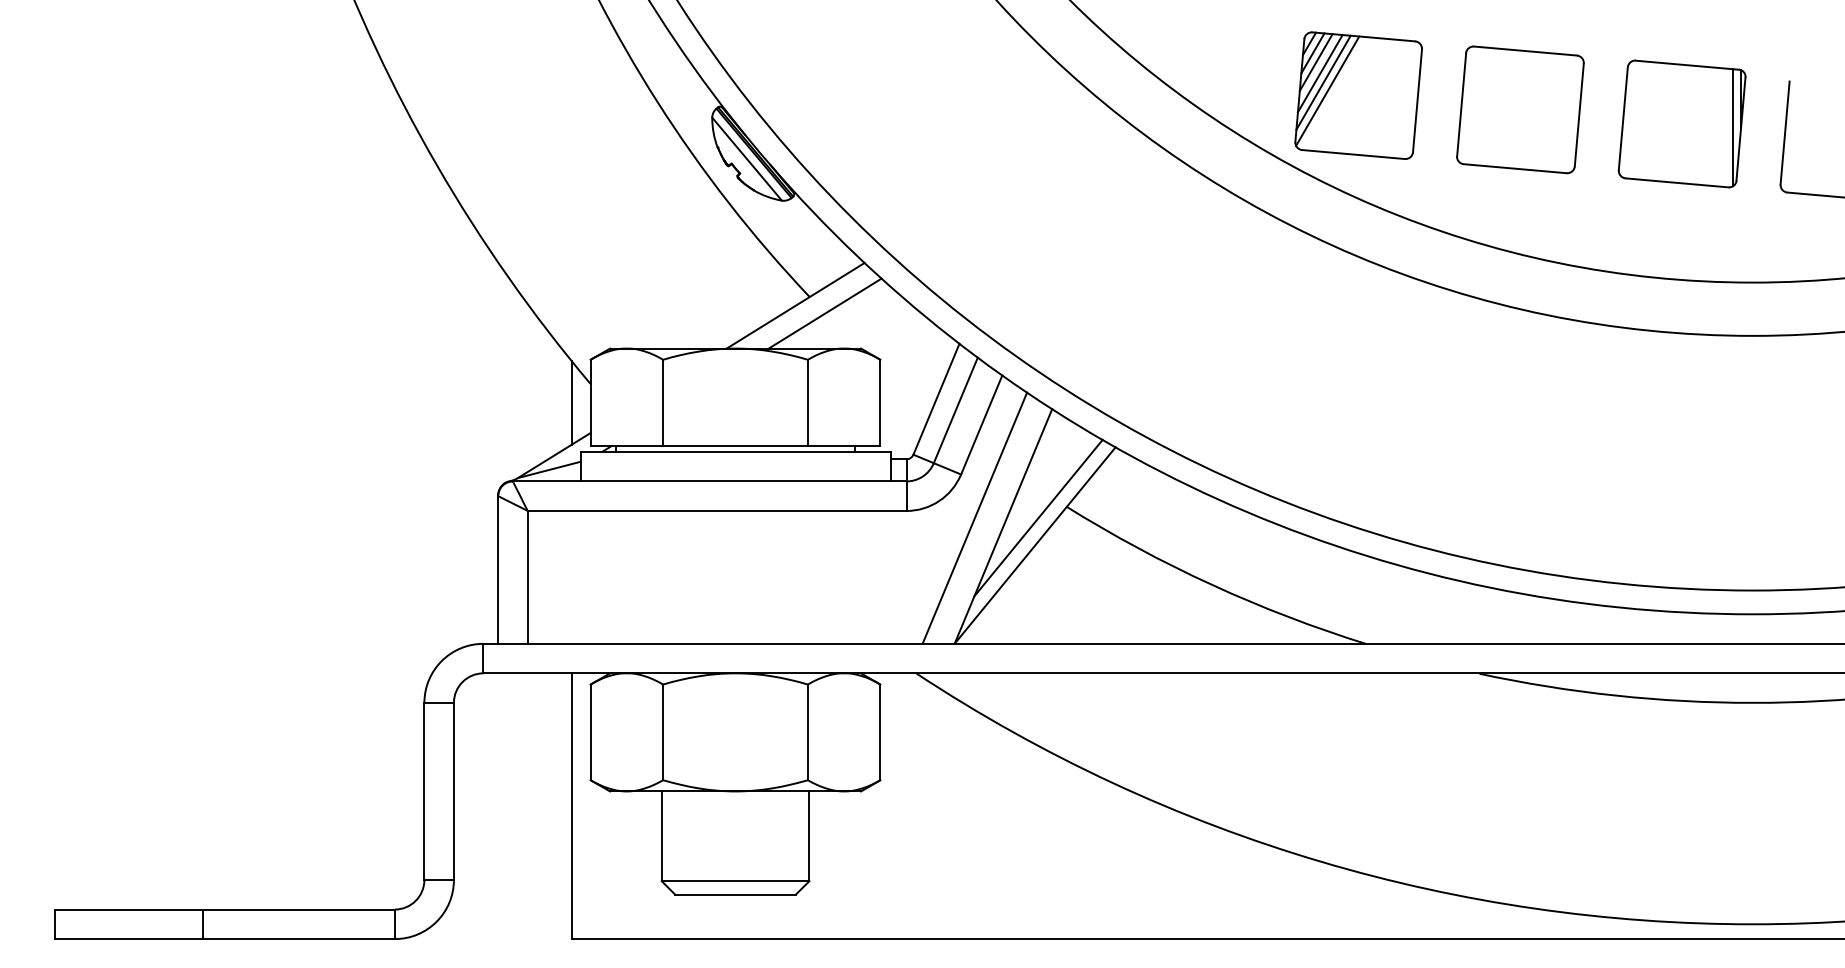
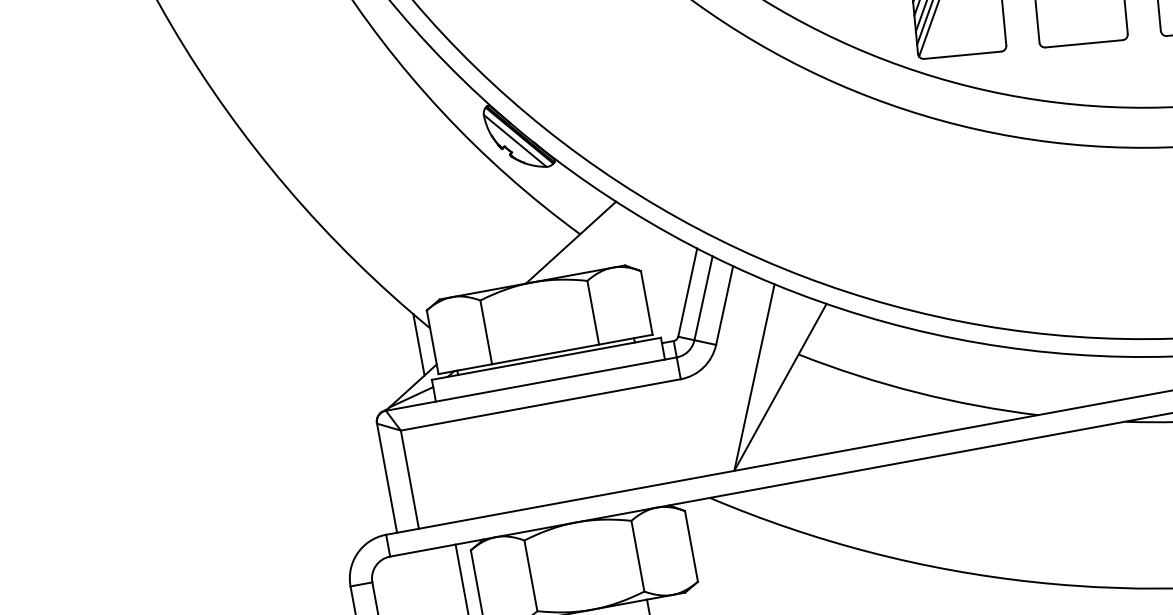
line: (824, 313) -> (593, 244), removed
line: (974, 517) -> (731, 374), removed
line: (1038, 517) -> (779, 366), removed

